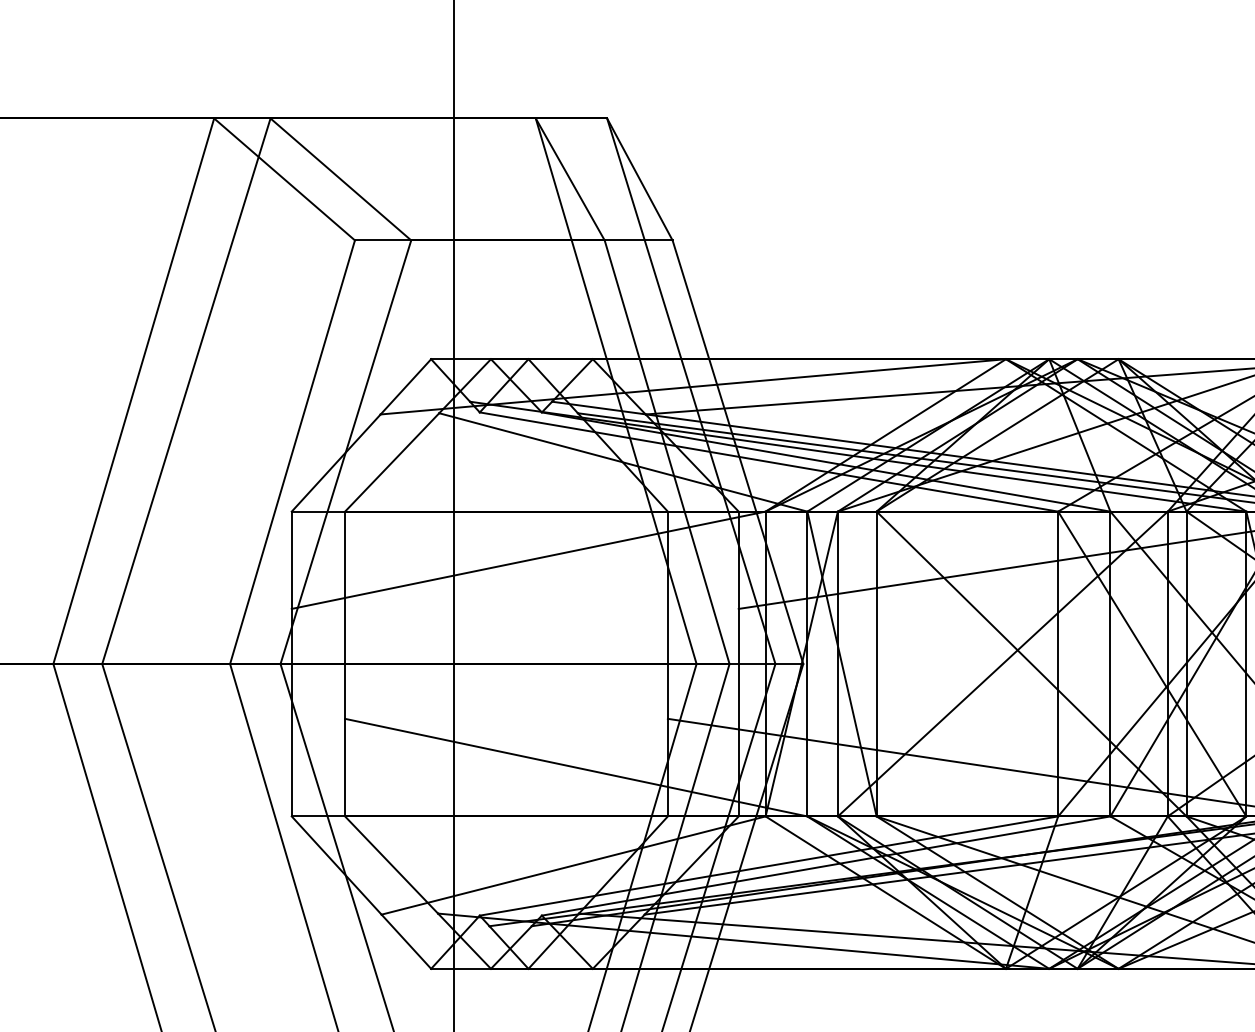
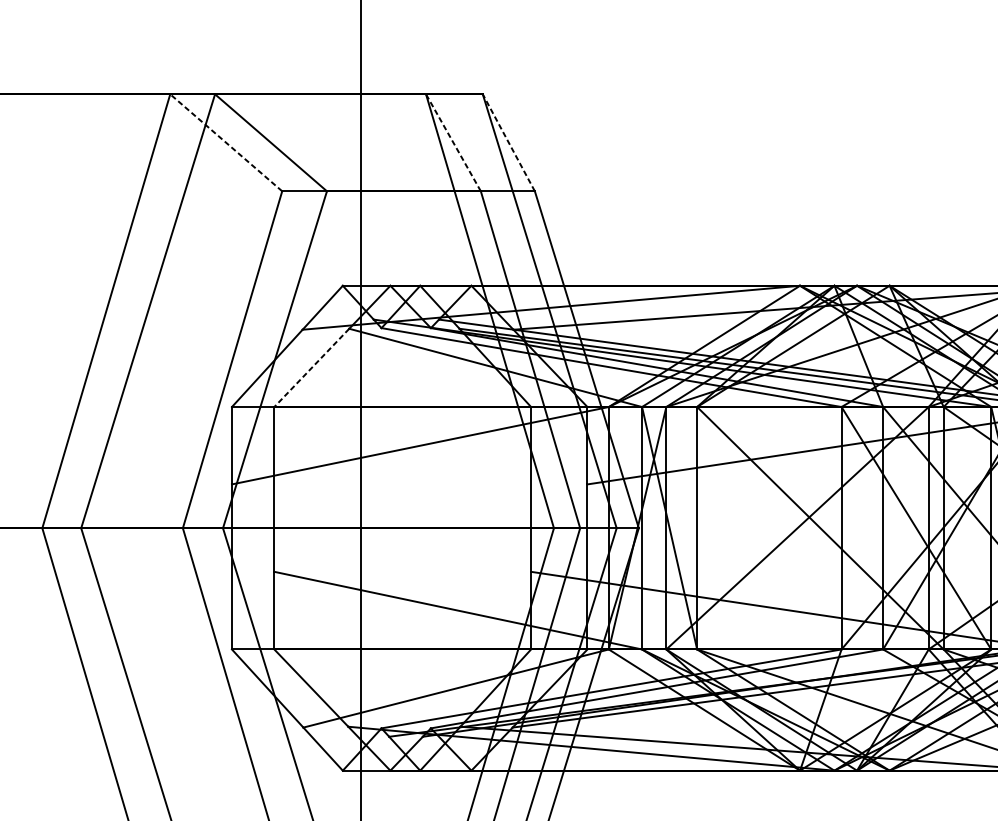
line: (284, 179) -> (226, 142), solid -> dashed
line: (570, 179) -> (453, 142), solid -> dashed
line: (639, 179) -> (508, 142), solid -> dashed
line: (391, 462) -> (311, 367), solid -> dashed

